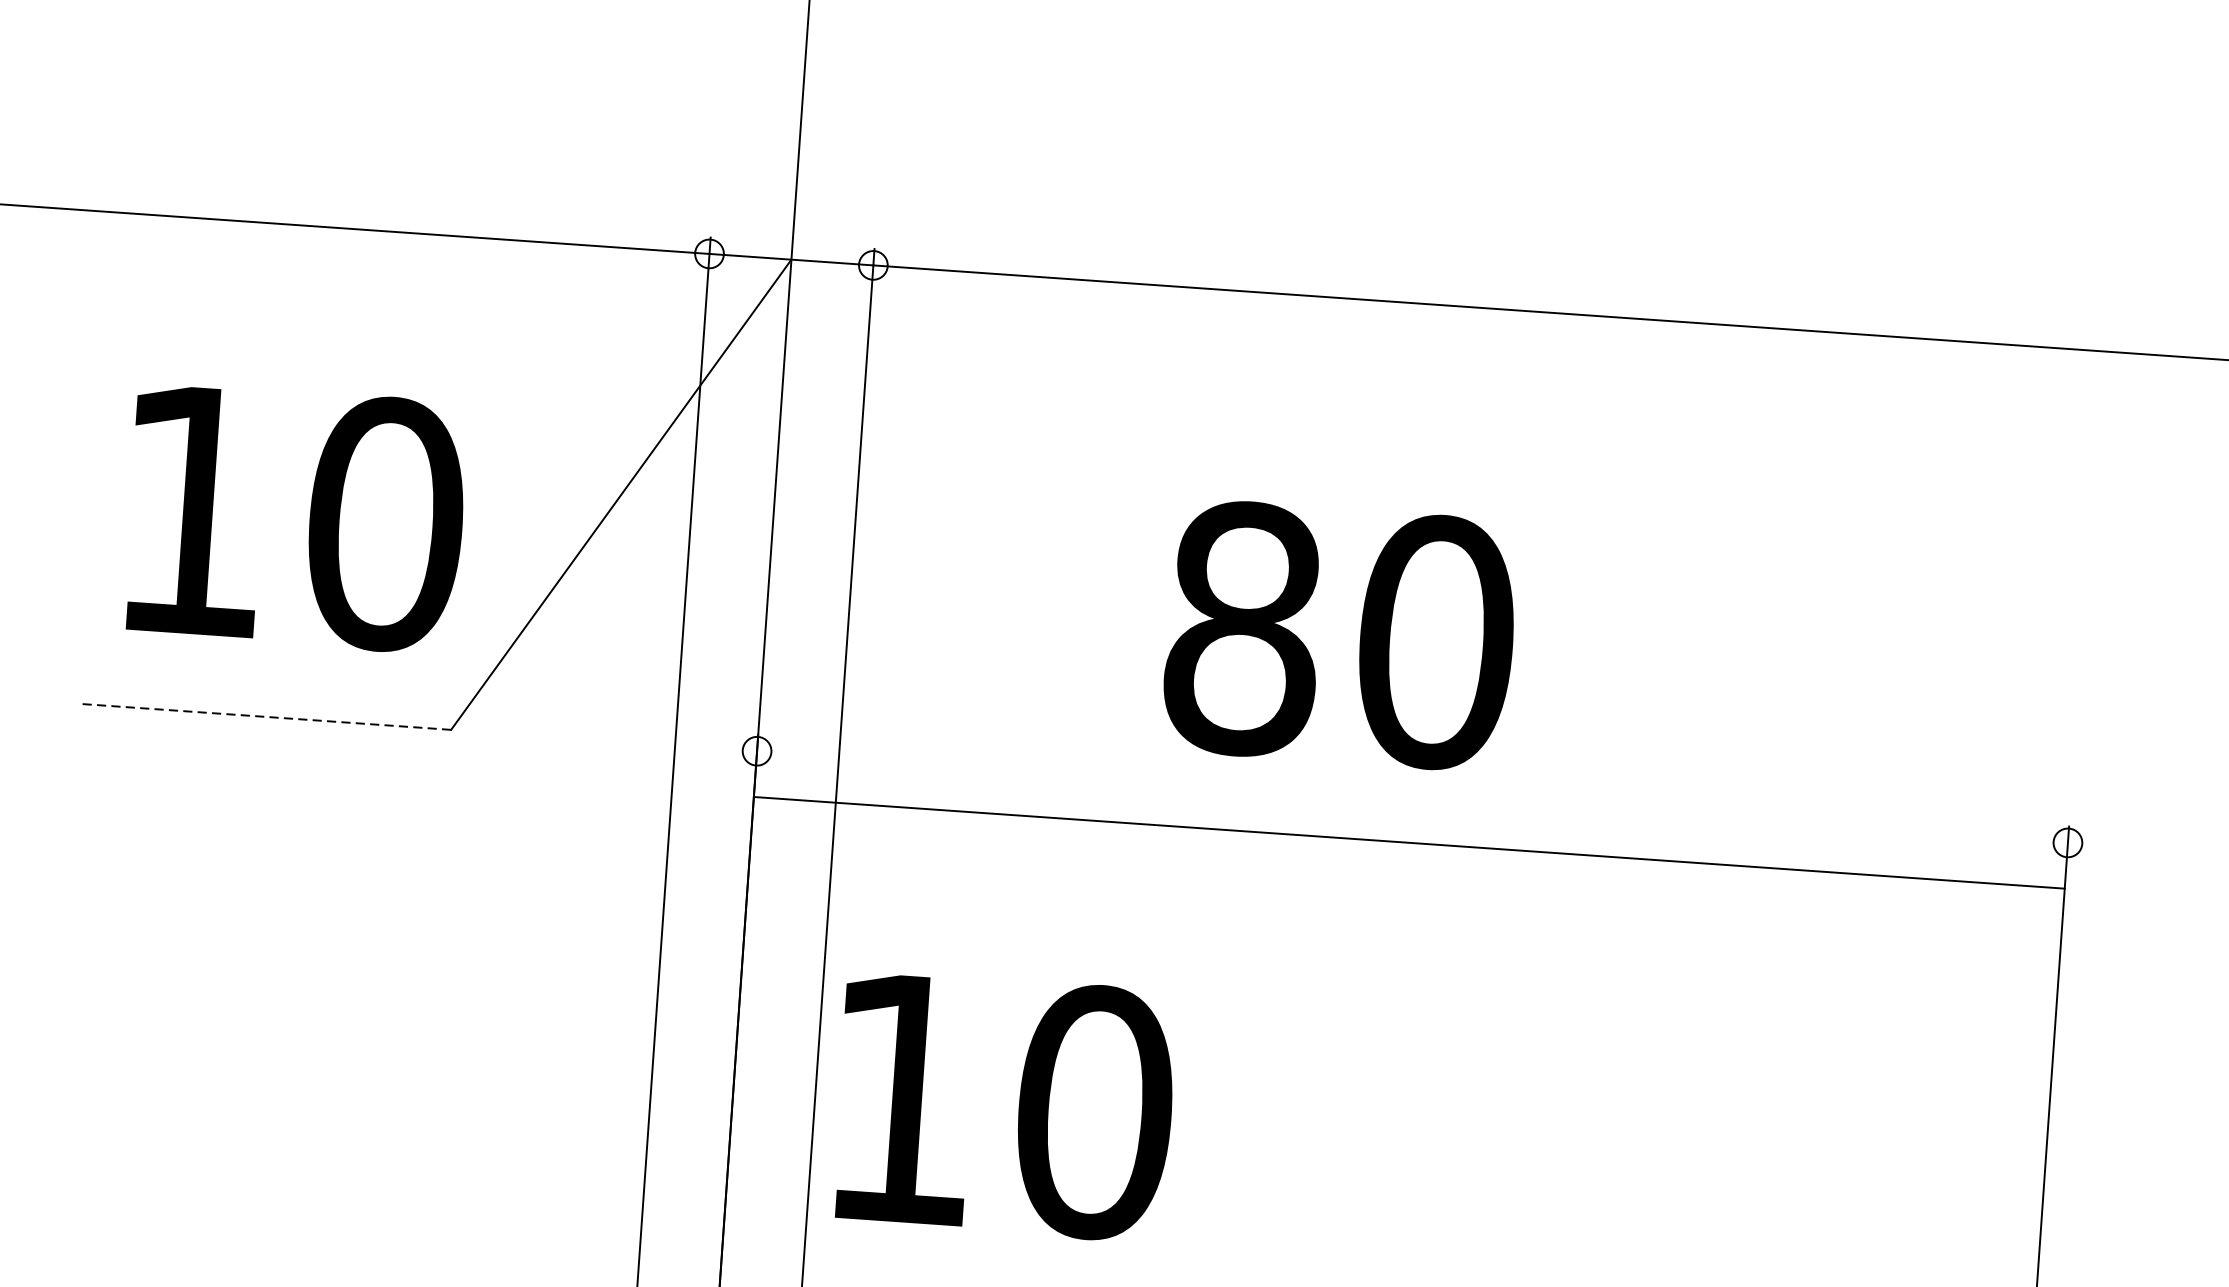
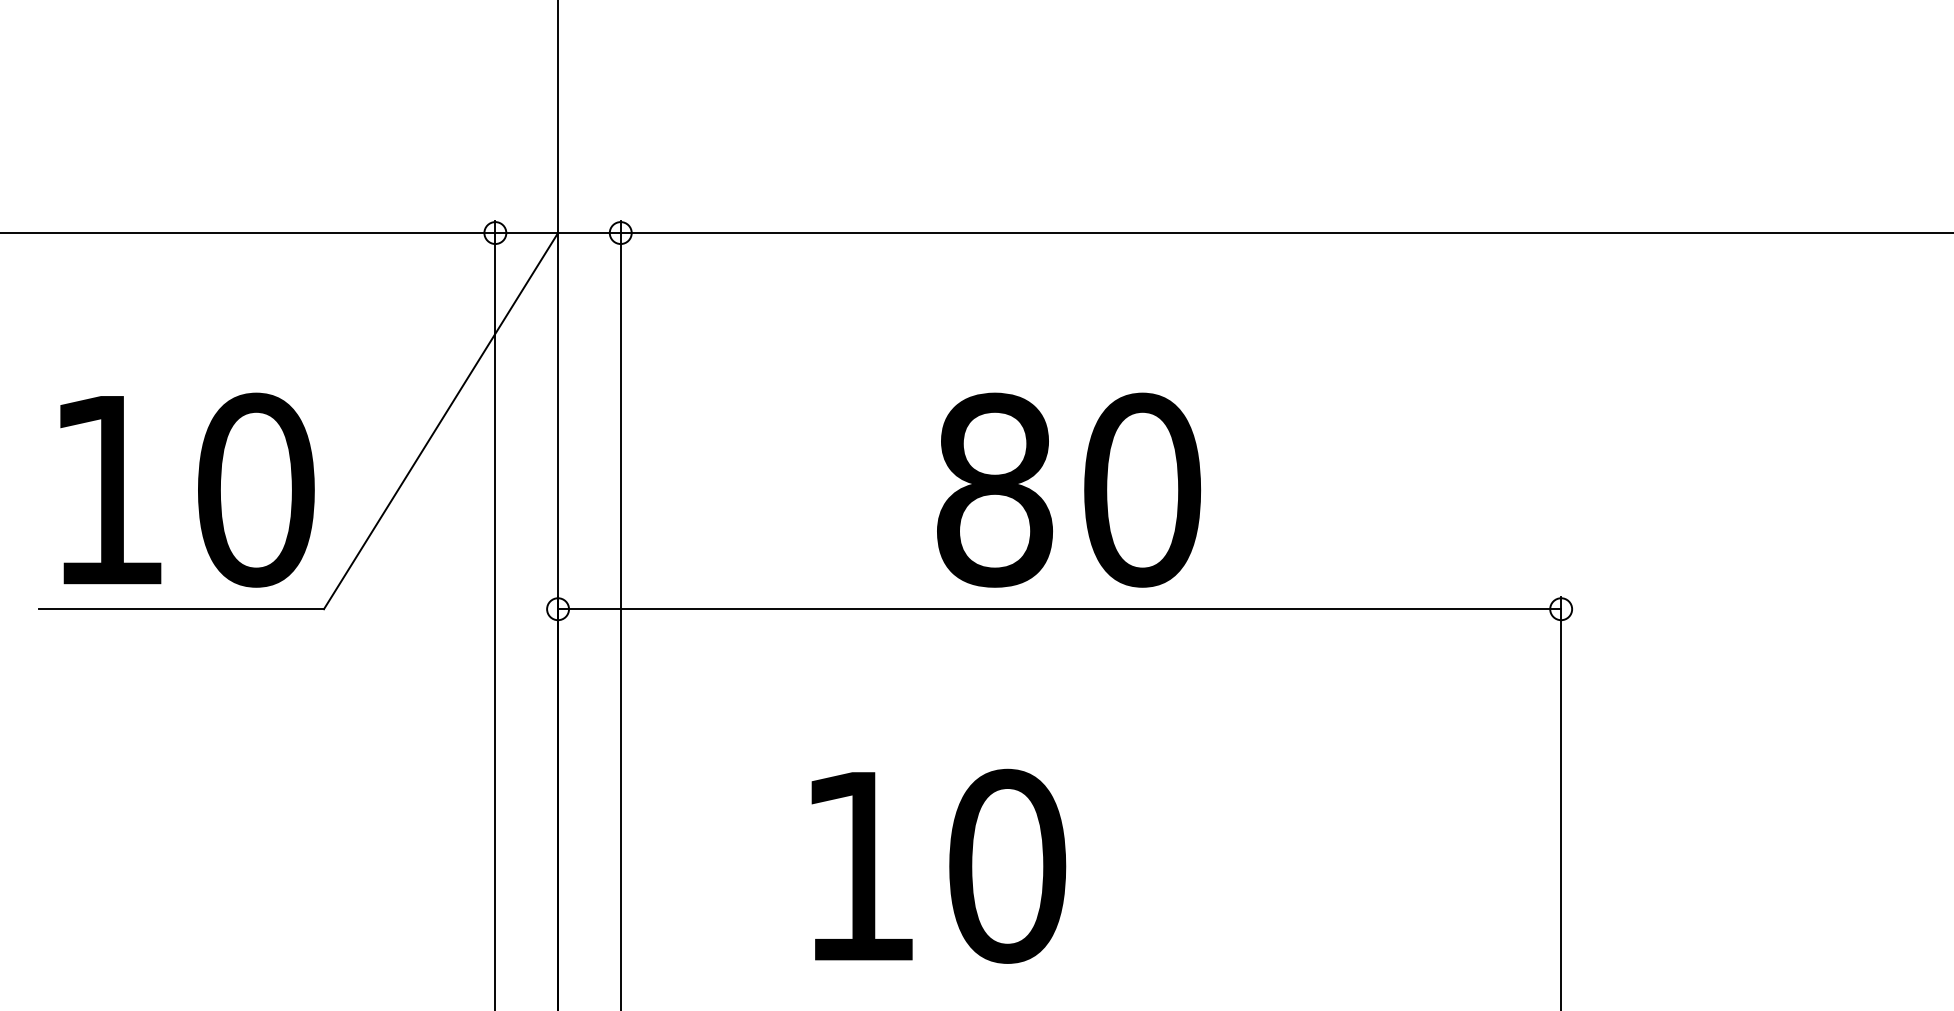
text: (296, 517) -> (187, 489), moved
text: (1339, 634) -> (1068, 489), moved
line: (264, 717) -> (181, 609), dashed -> solid
line: (1409, 843) -> (1059, 609), moved
text: (1004, 1105) -> (938, 865), moved

